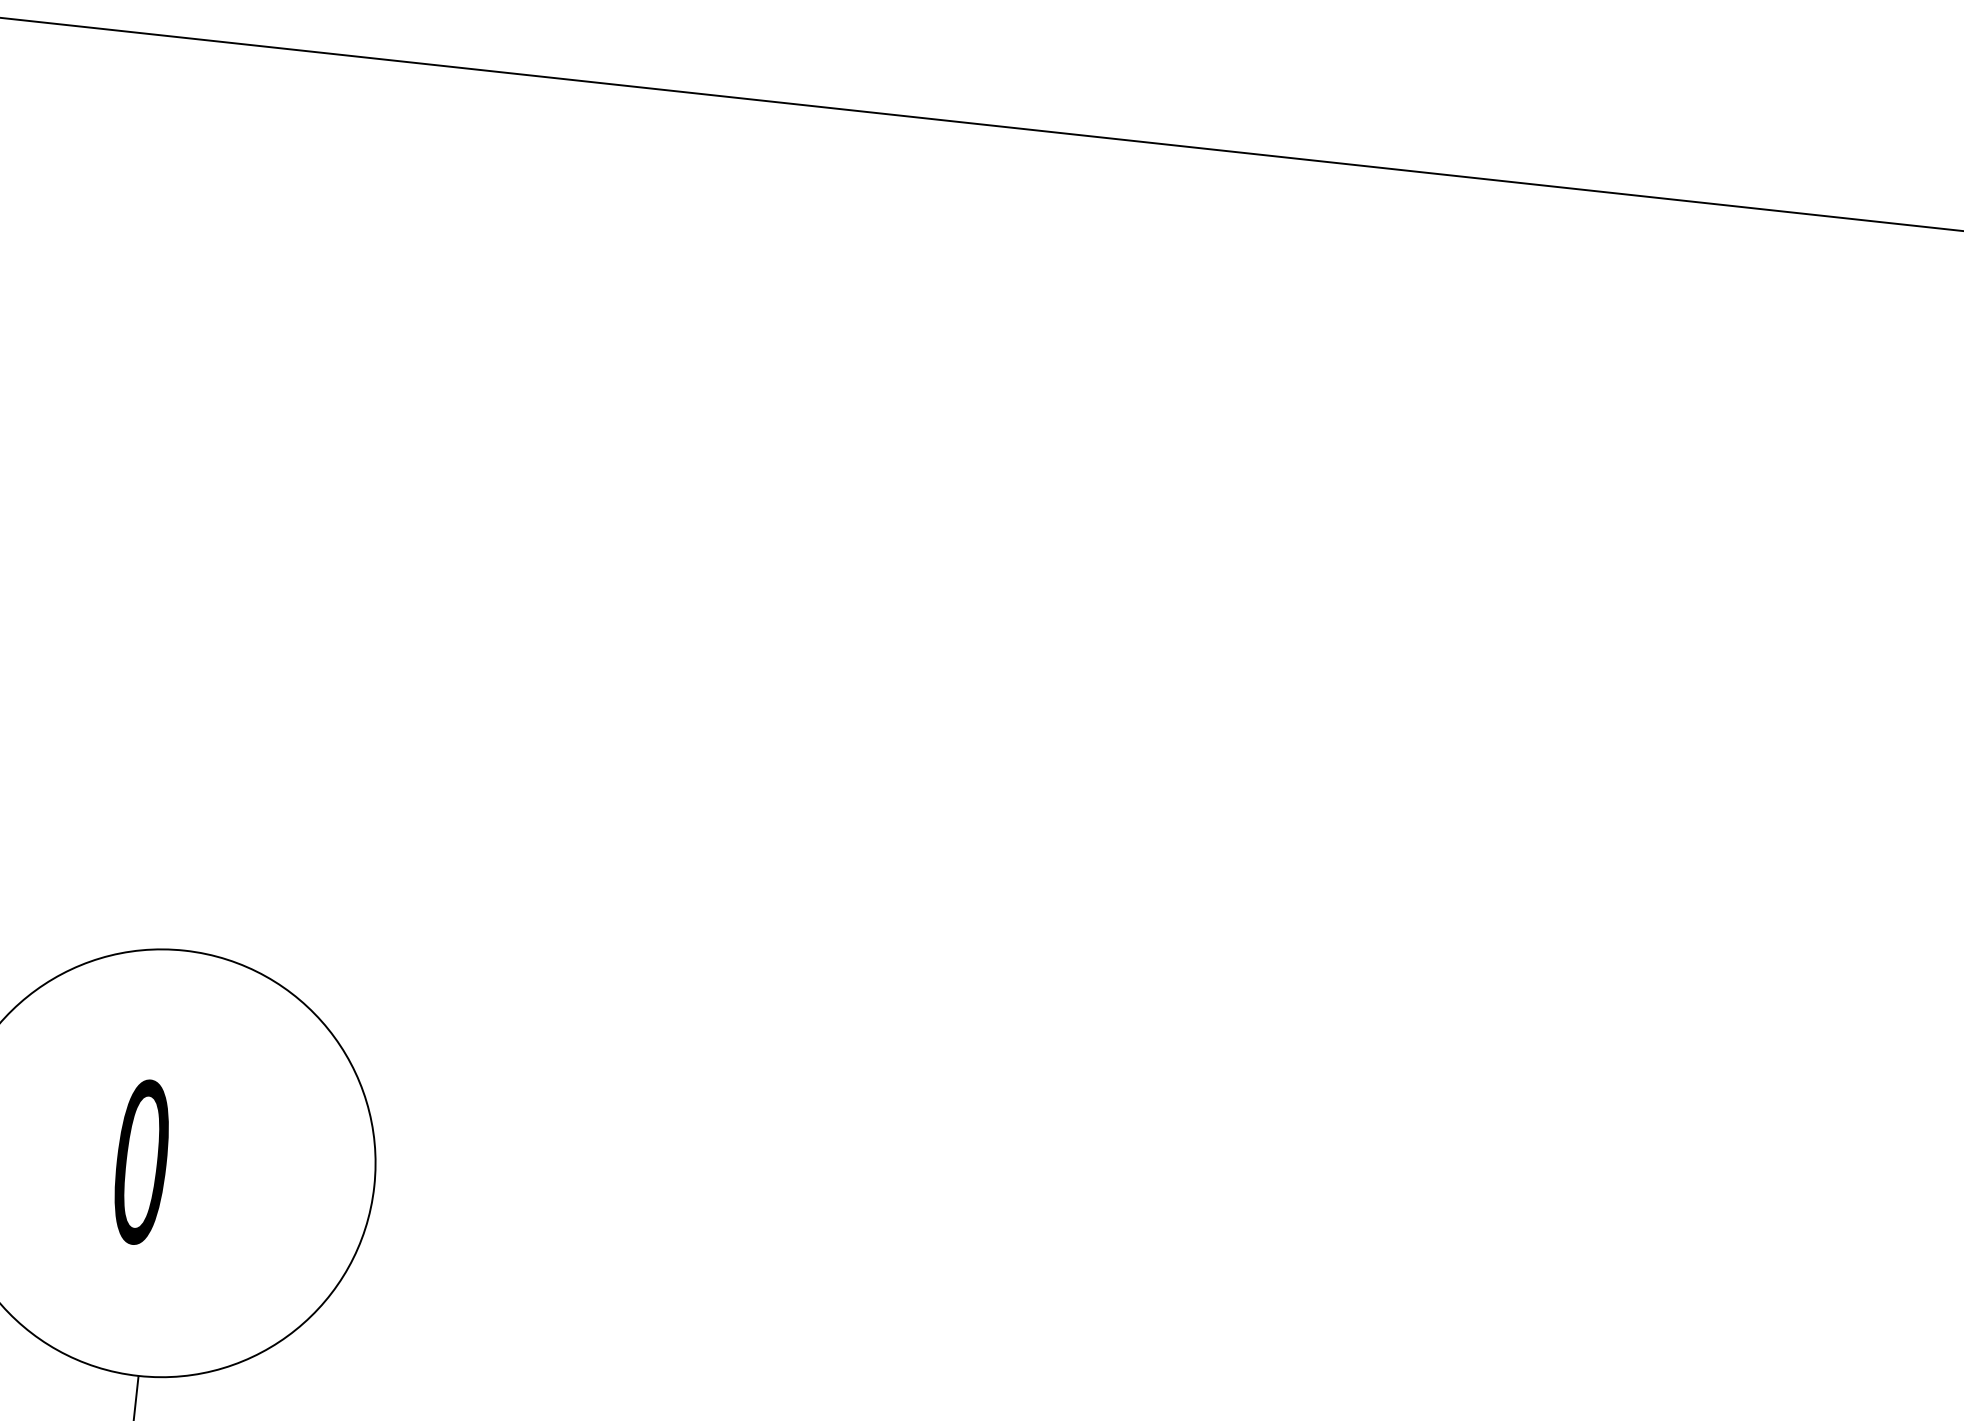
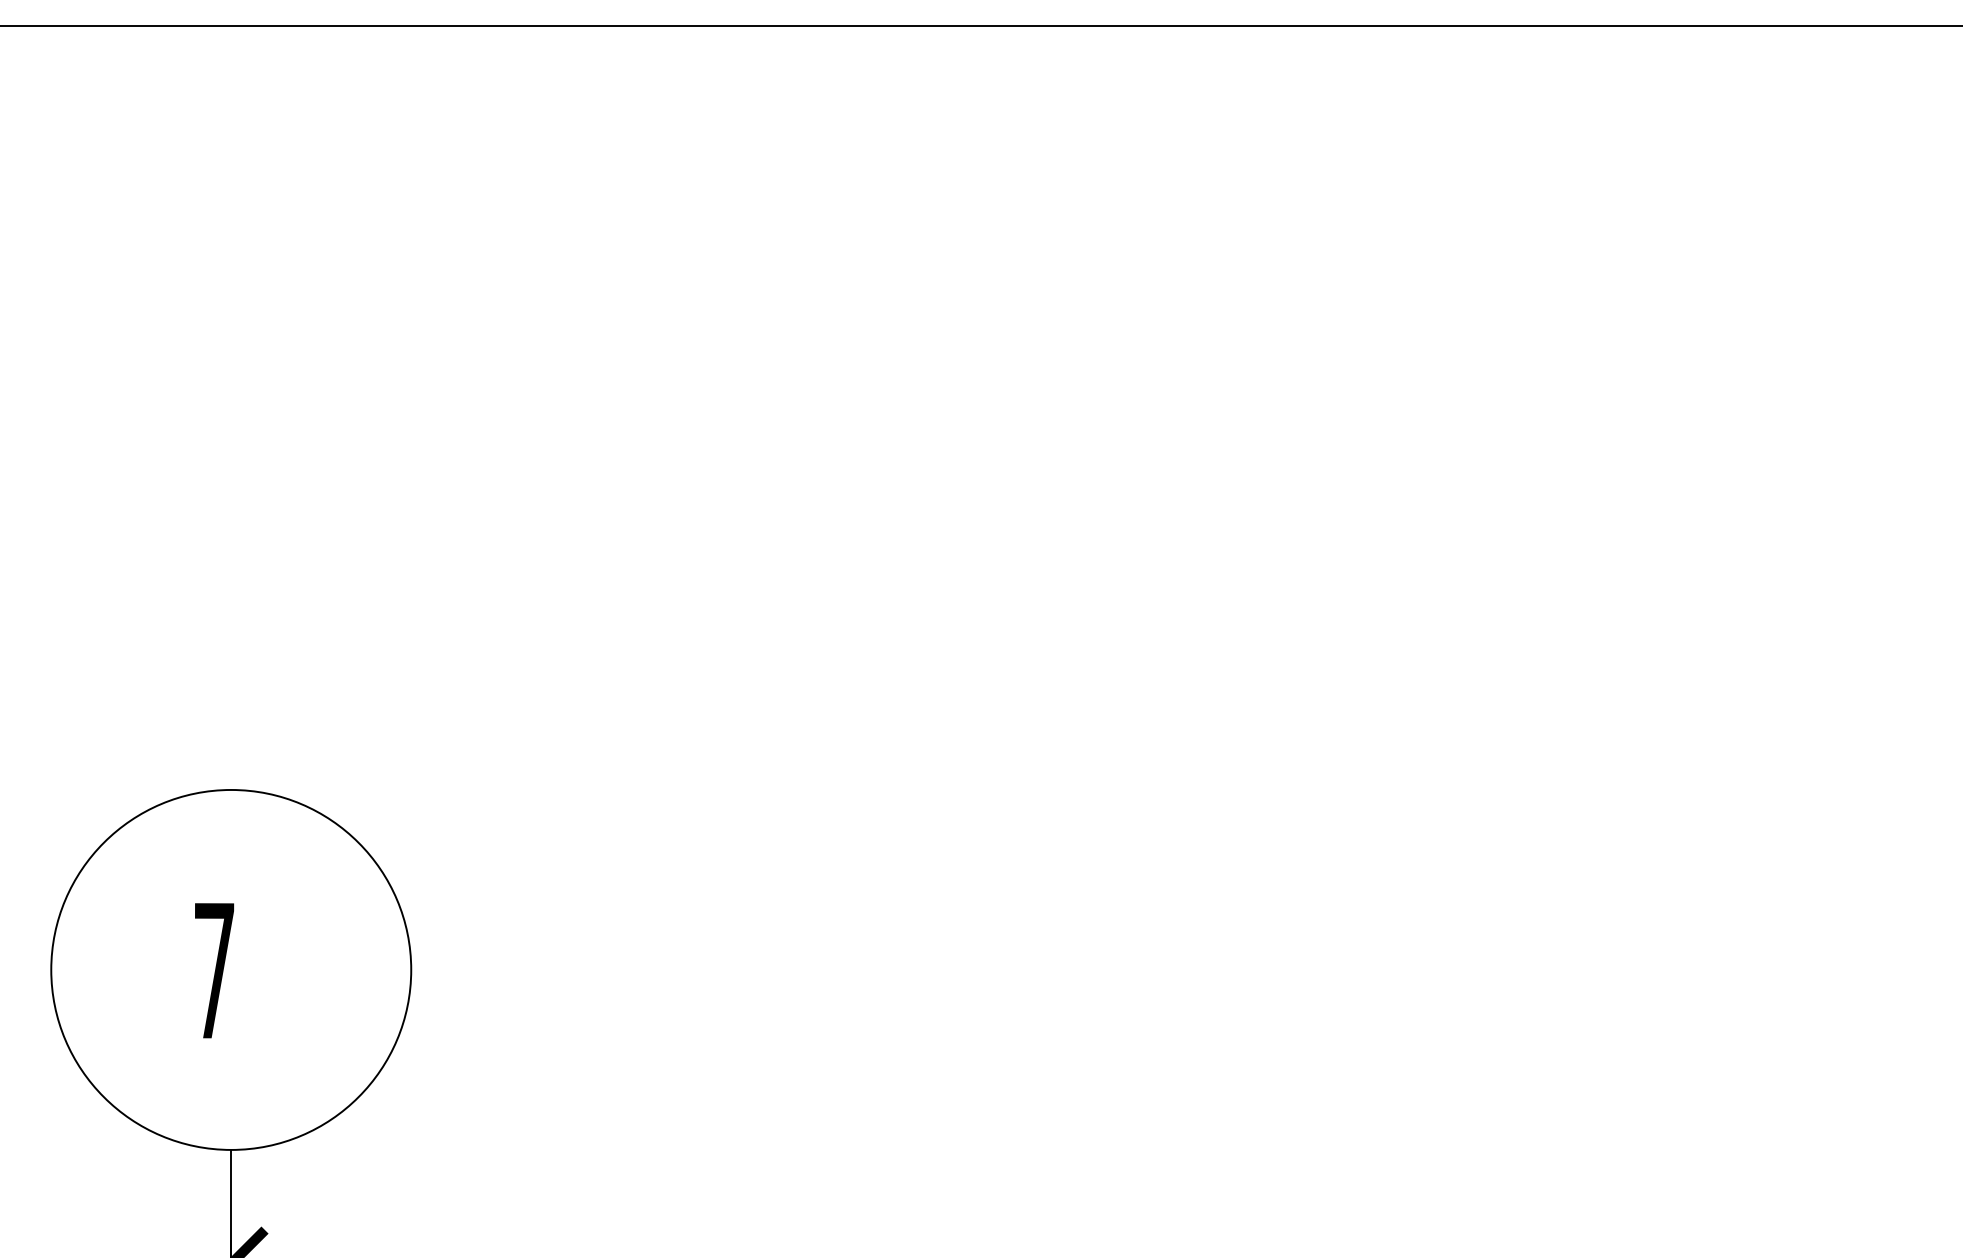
text: (141, 1161) -> (214, 970), 0 -> 7

